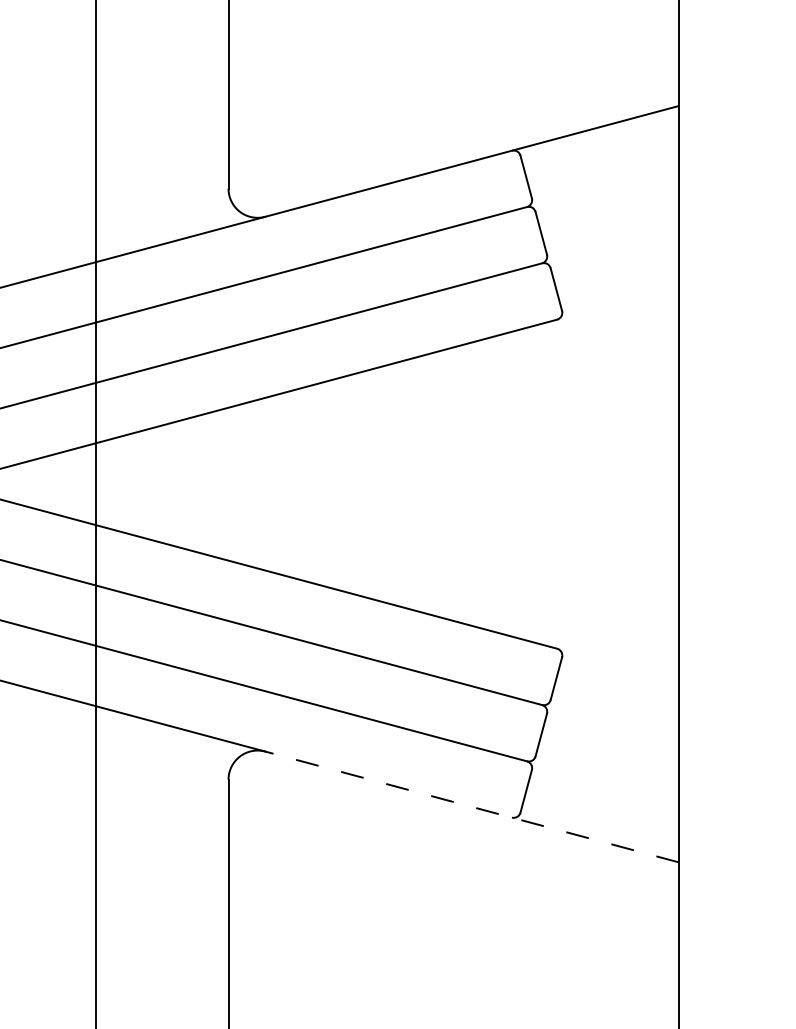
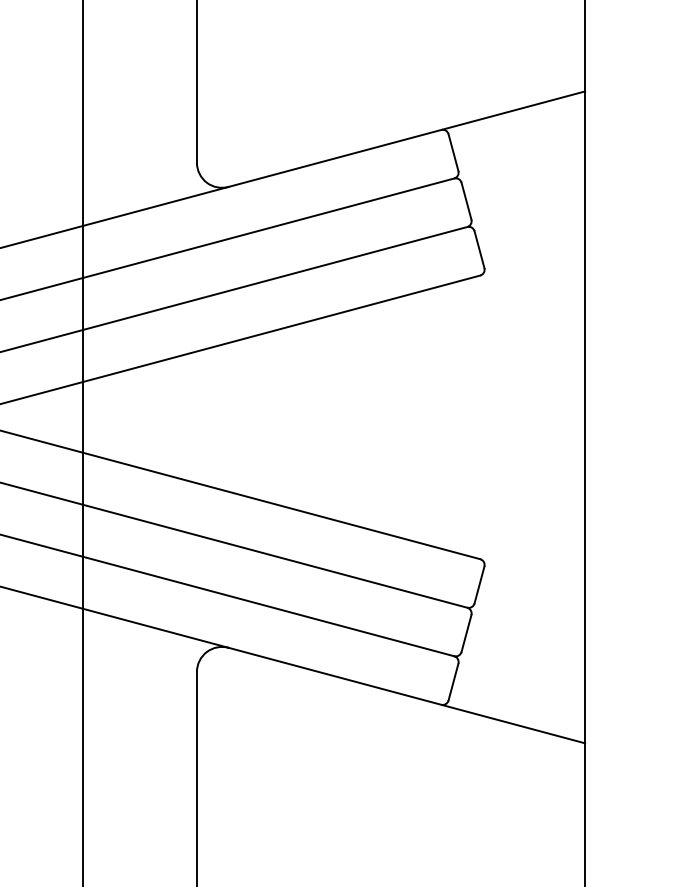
line: (471, 806) -> (406, 695), dashed -> solid

